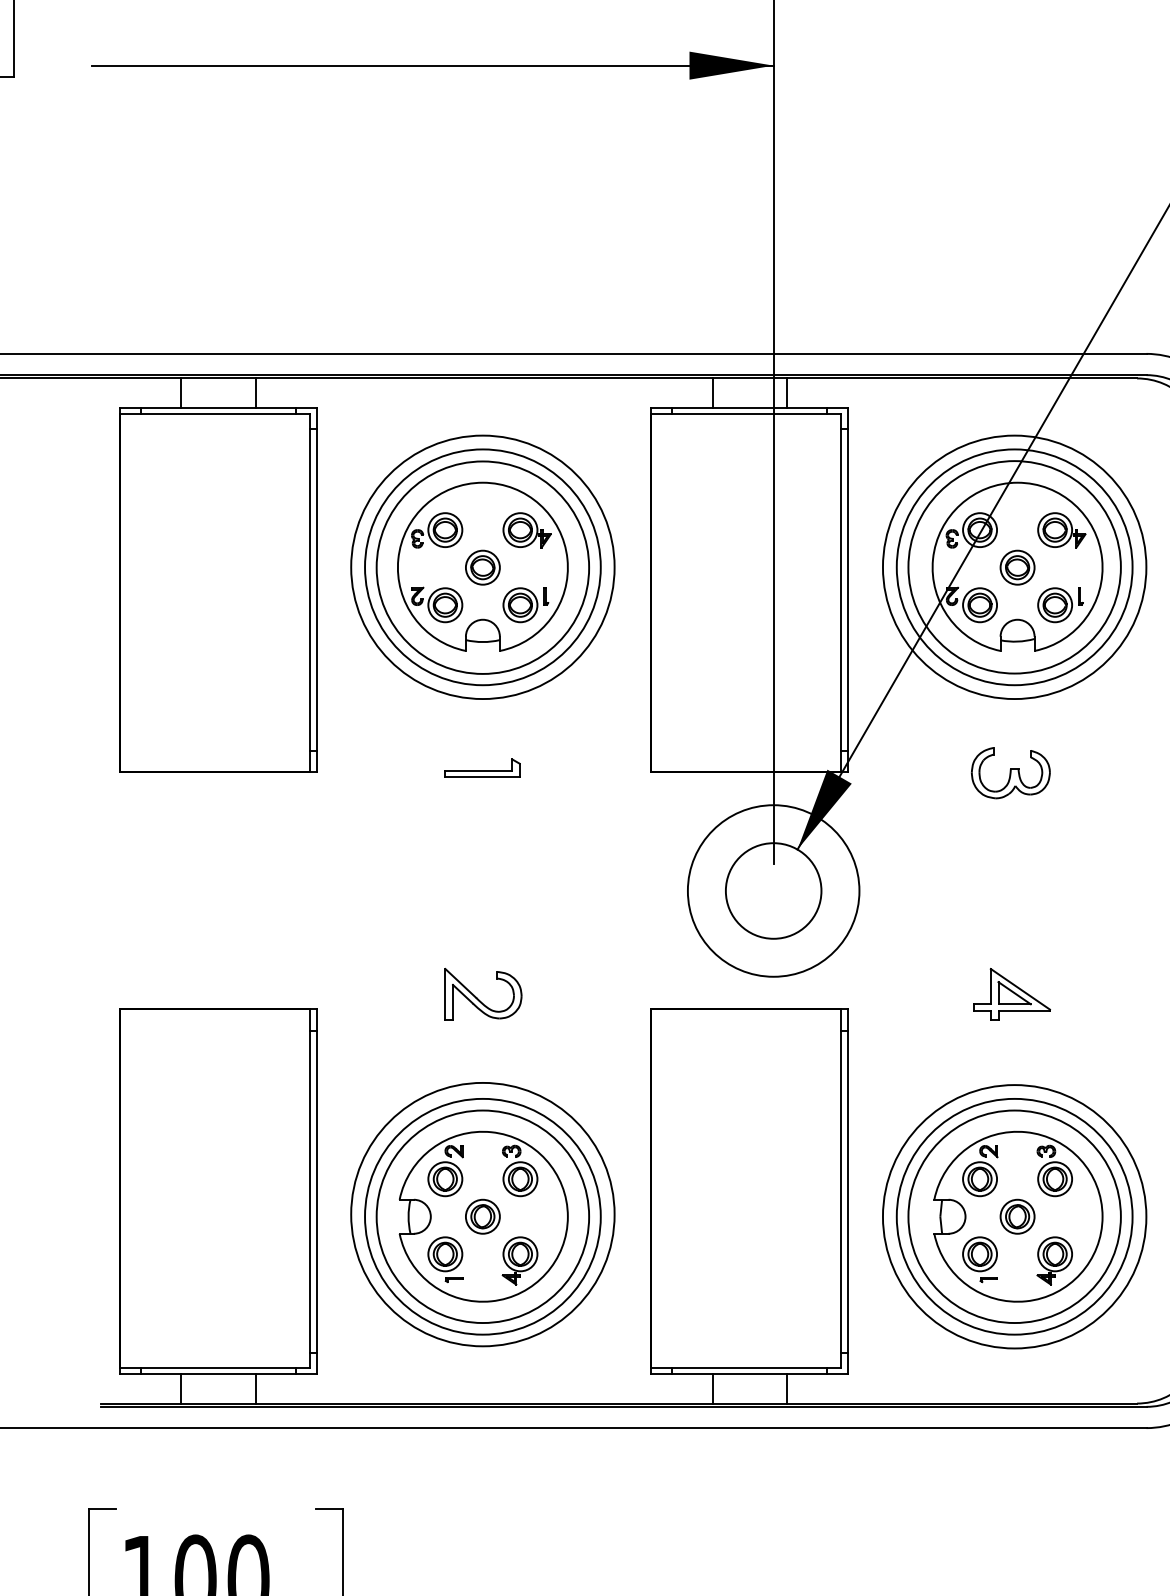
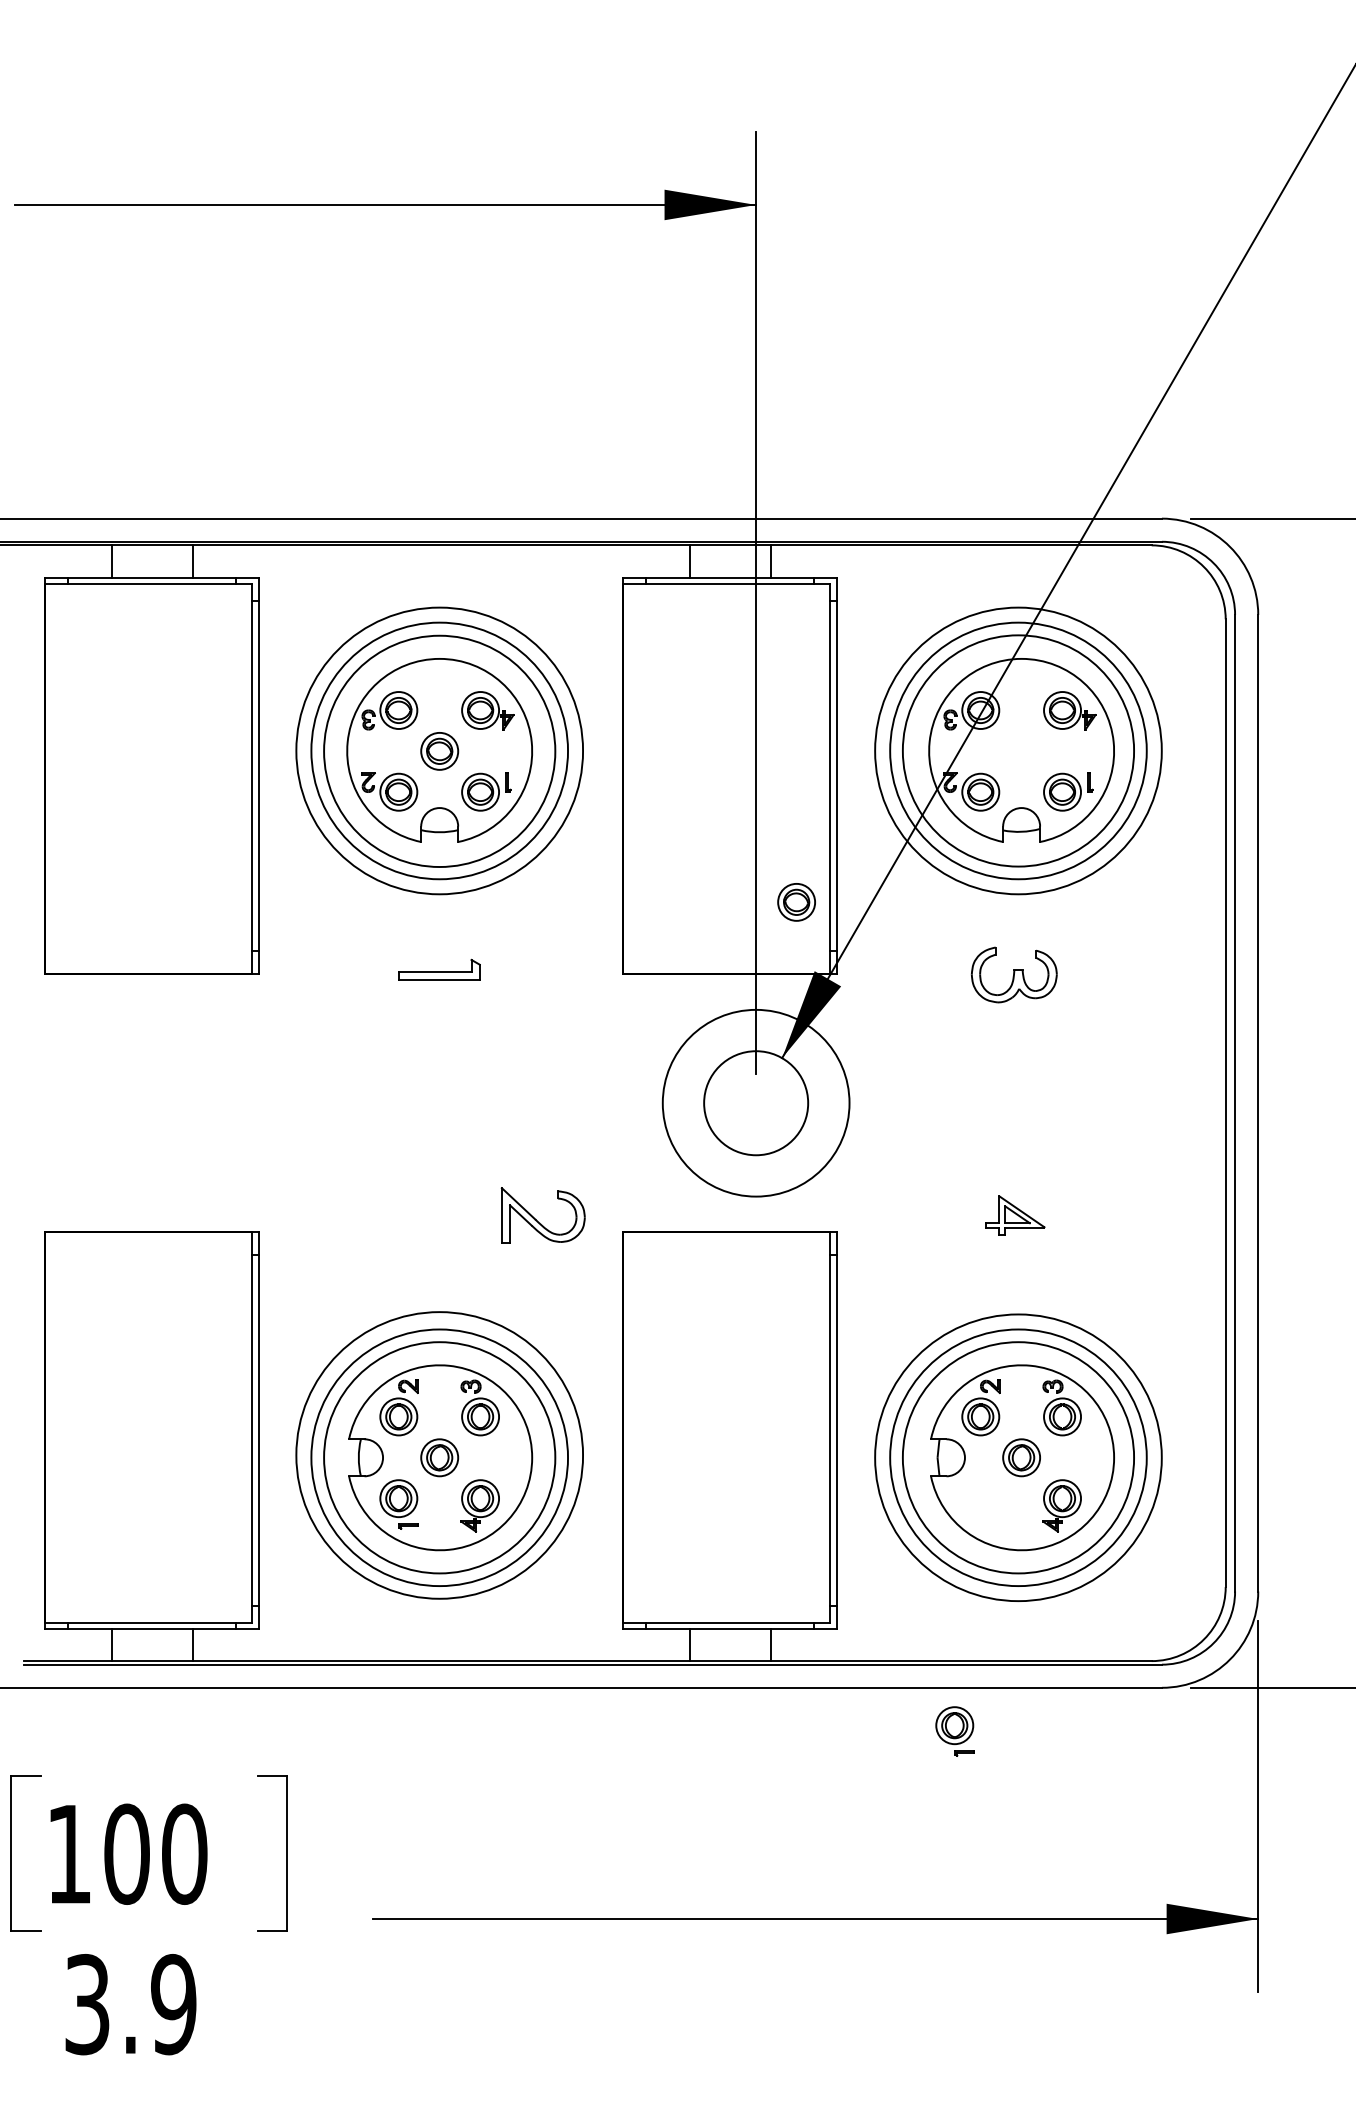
part: (1017, 567) -> (796, 902), moved
part: (1011, 994) -> (1015, 1215), size x0.7
part: (478, 998) -> (537, 1220), moved
part: (979, 1259) -> (954, 1731), moved

